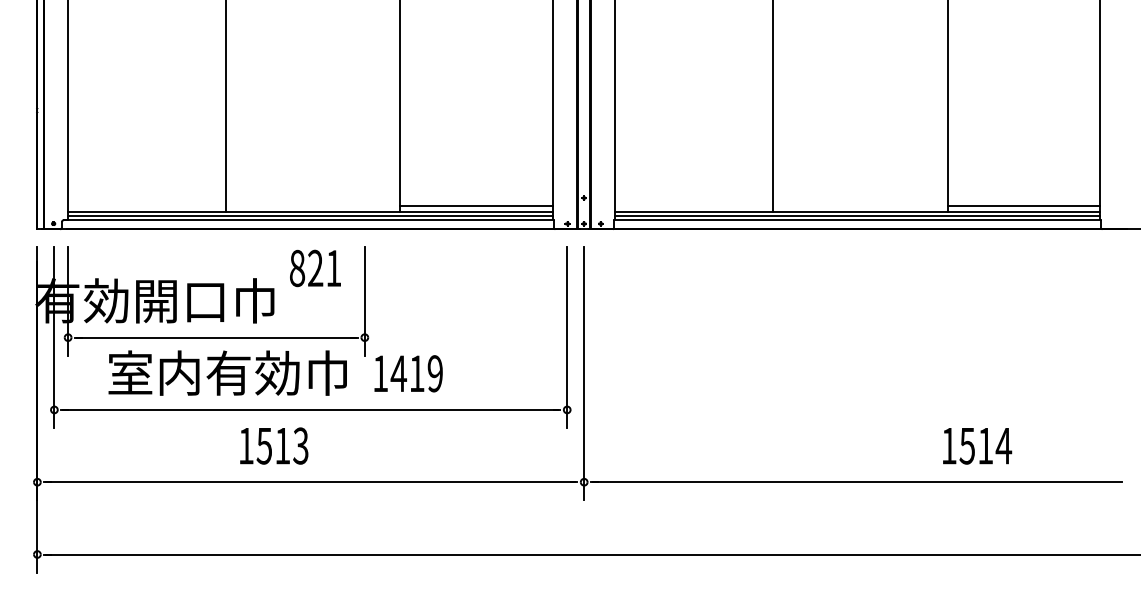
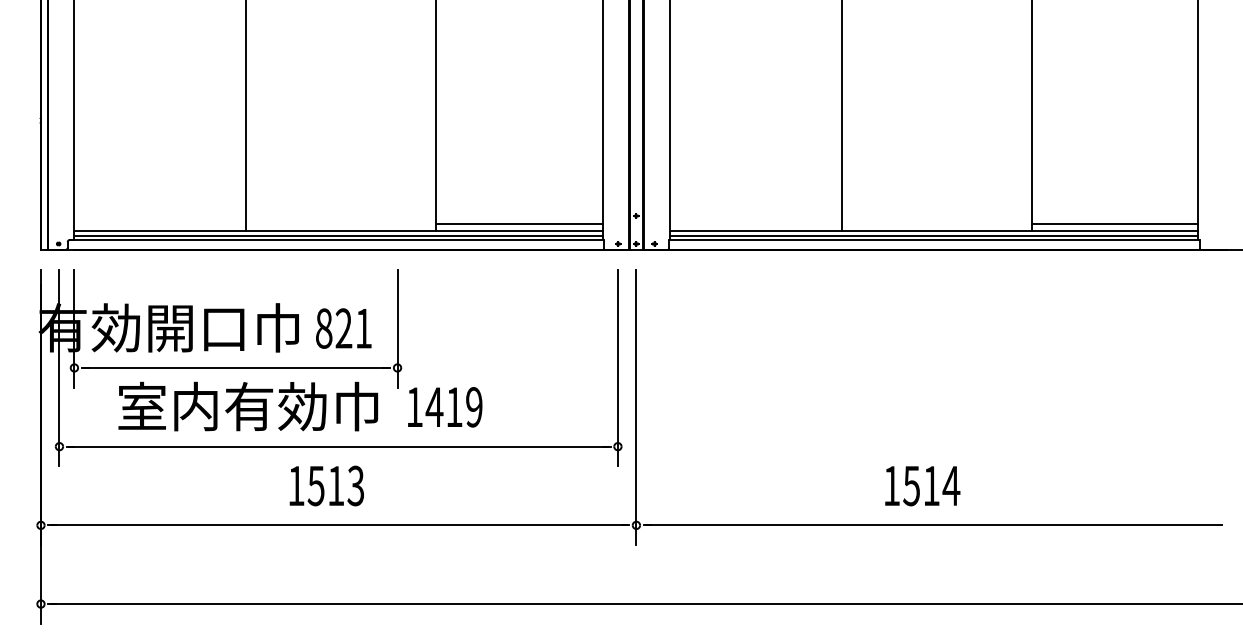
text: (315, 268) -> (343, 328), moved
text: (273, 445) -> (326, 485), moved
text: (977, 446) -> (922, 486), moved

